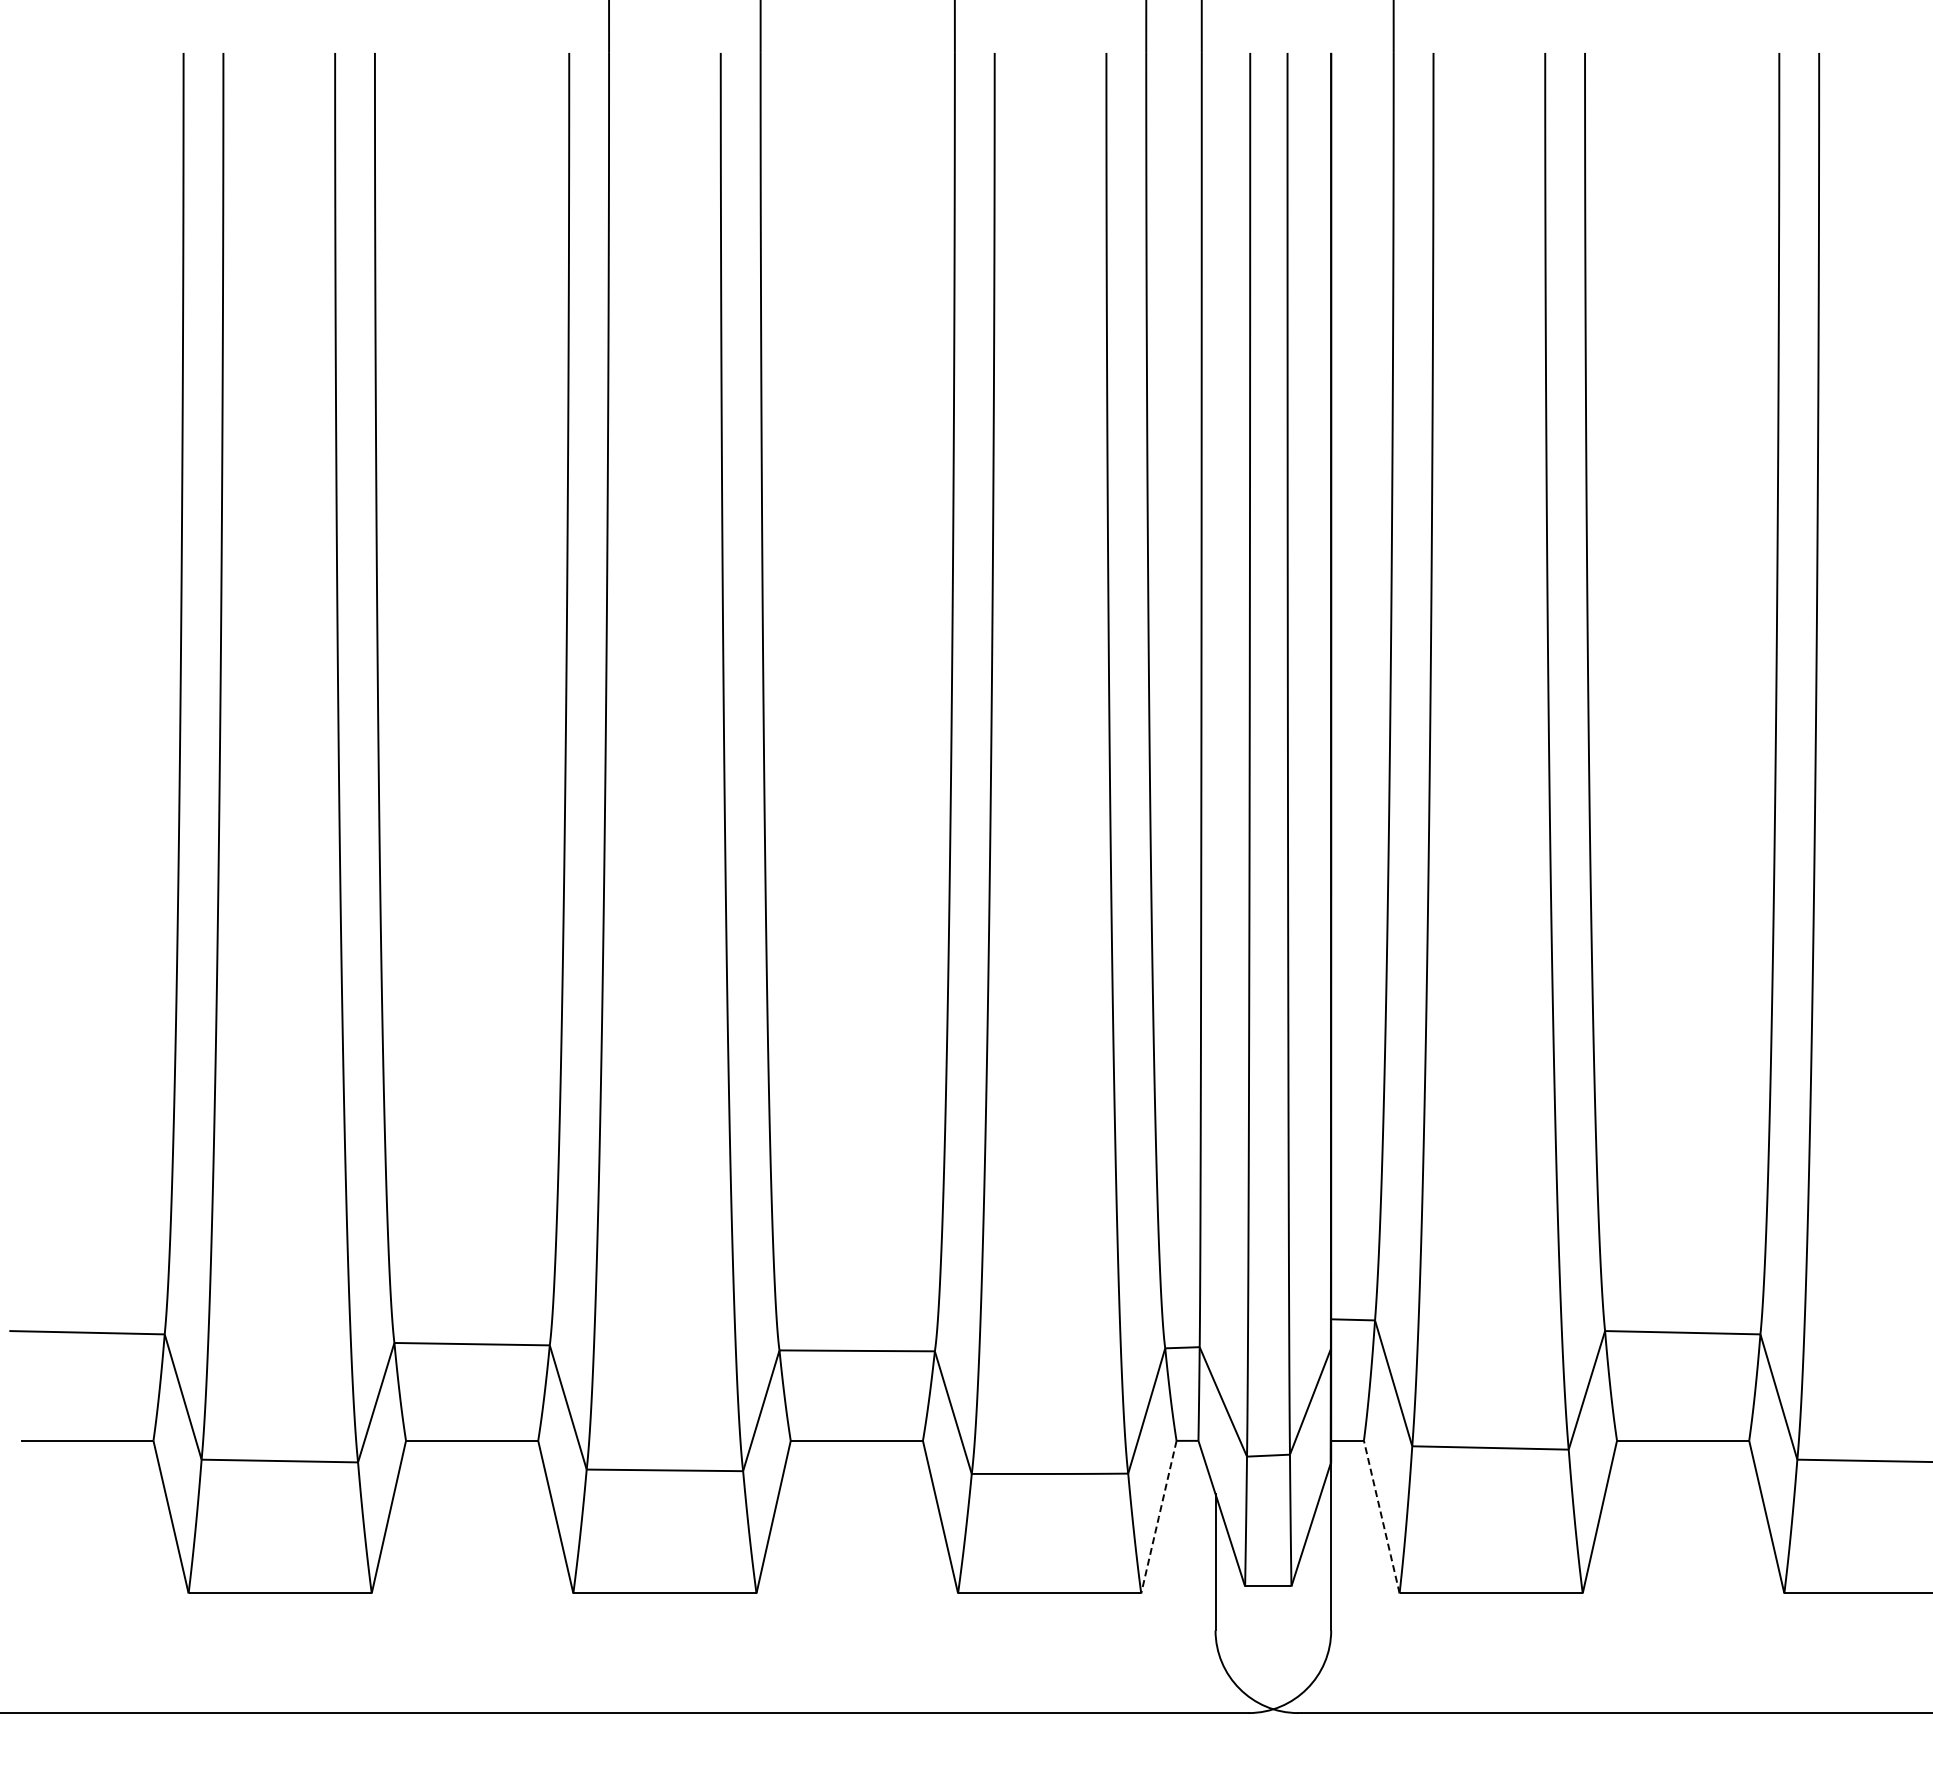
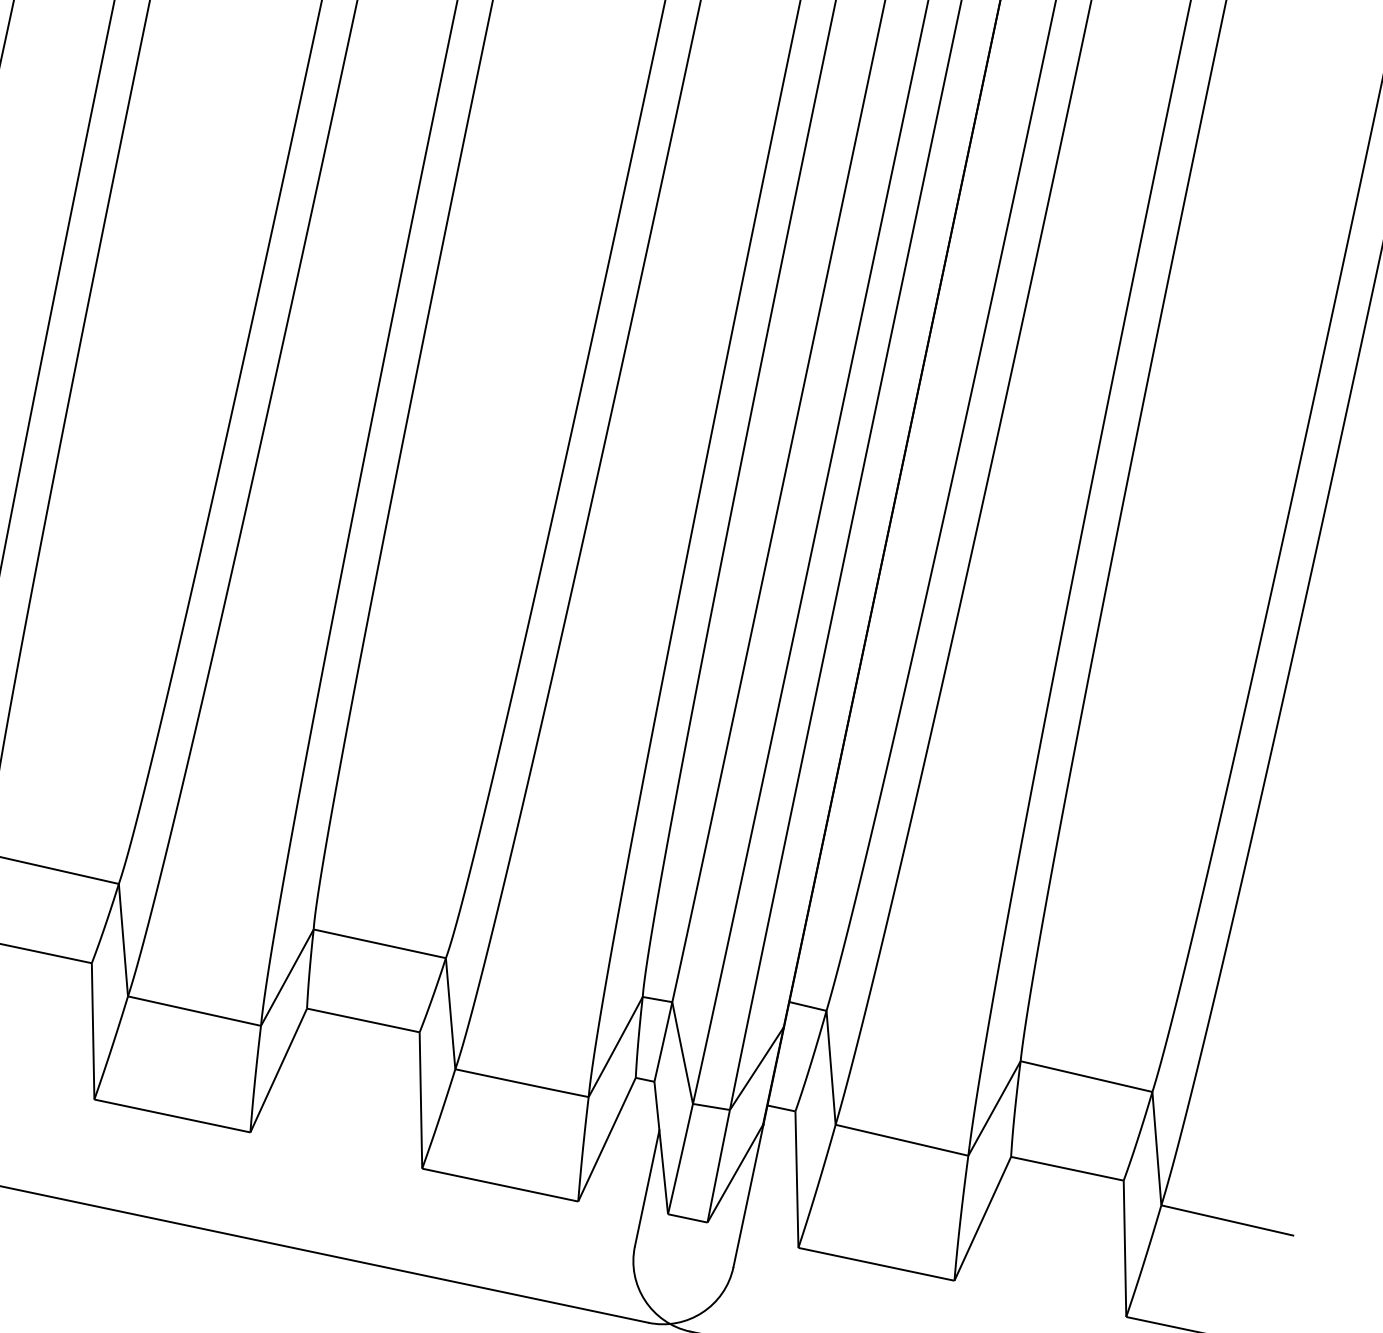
line: (1381, 1516) -> (796, 1179), dashed -> solid
line: (1158, 1517) -> (606, 1139), dashed -> solid

